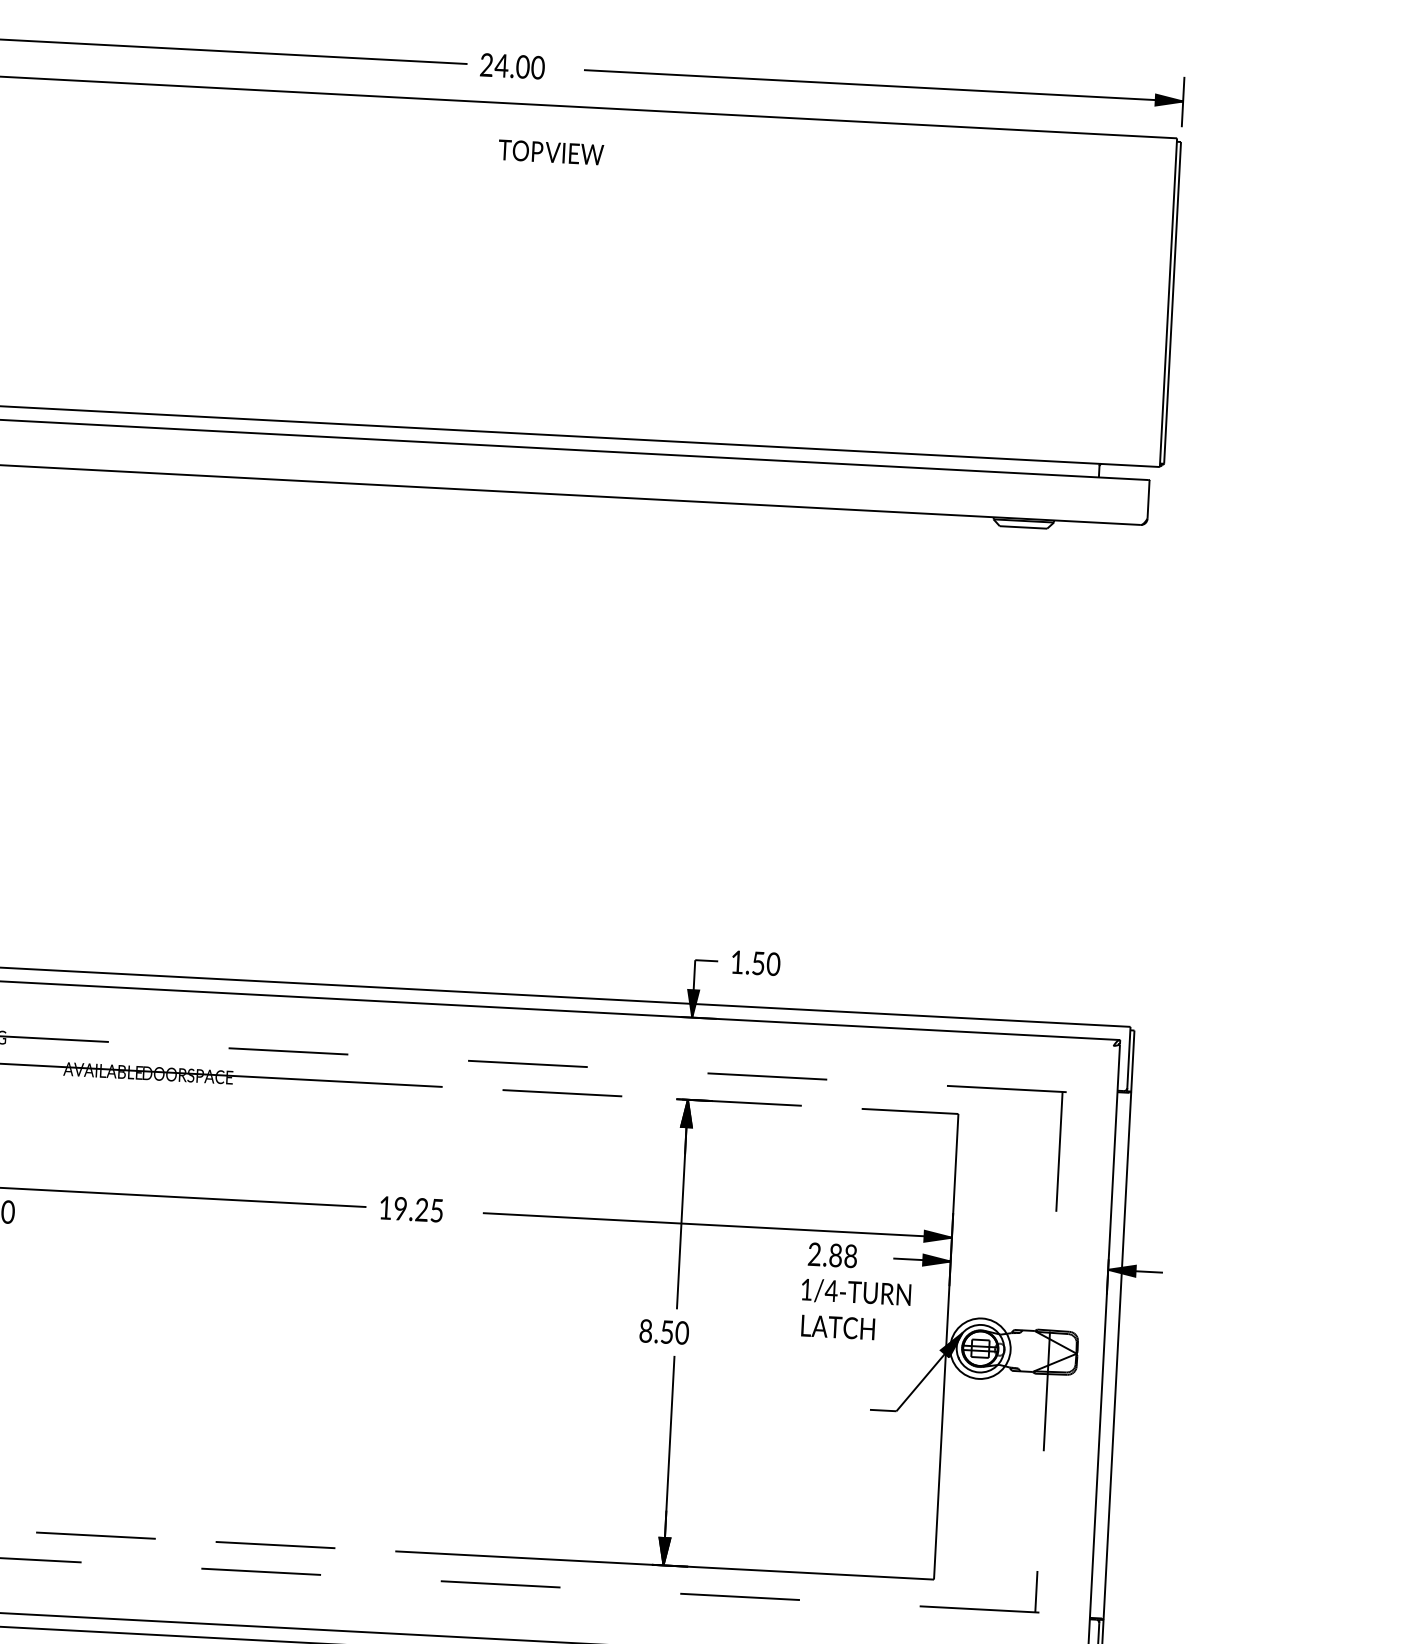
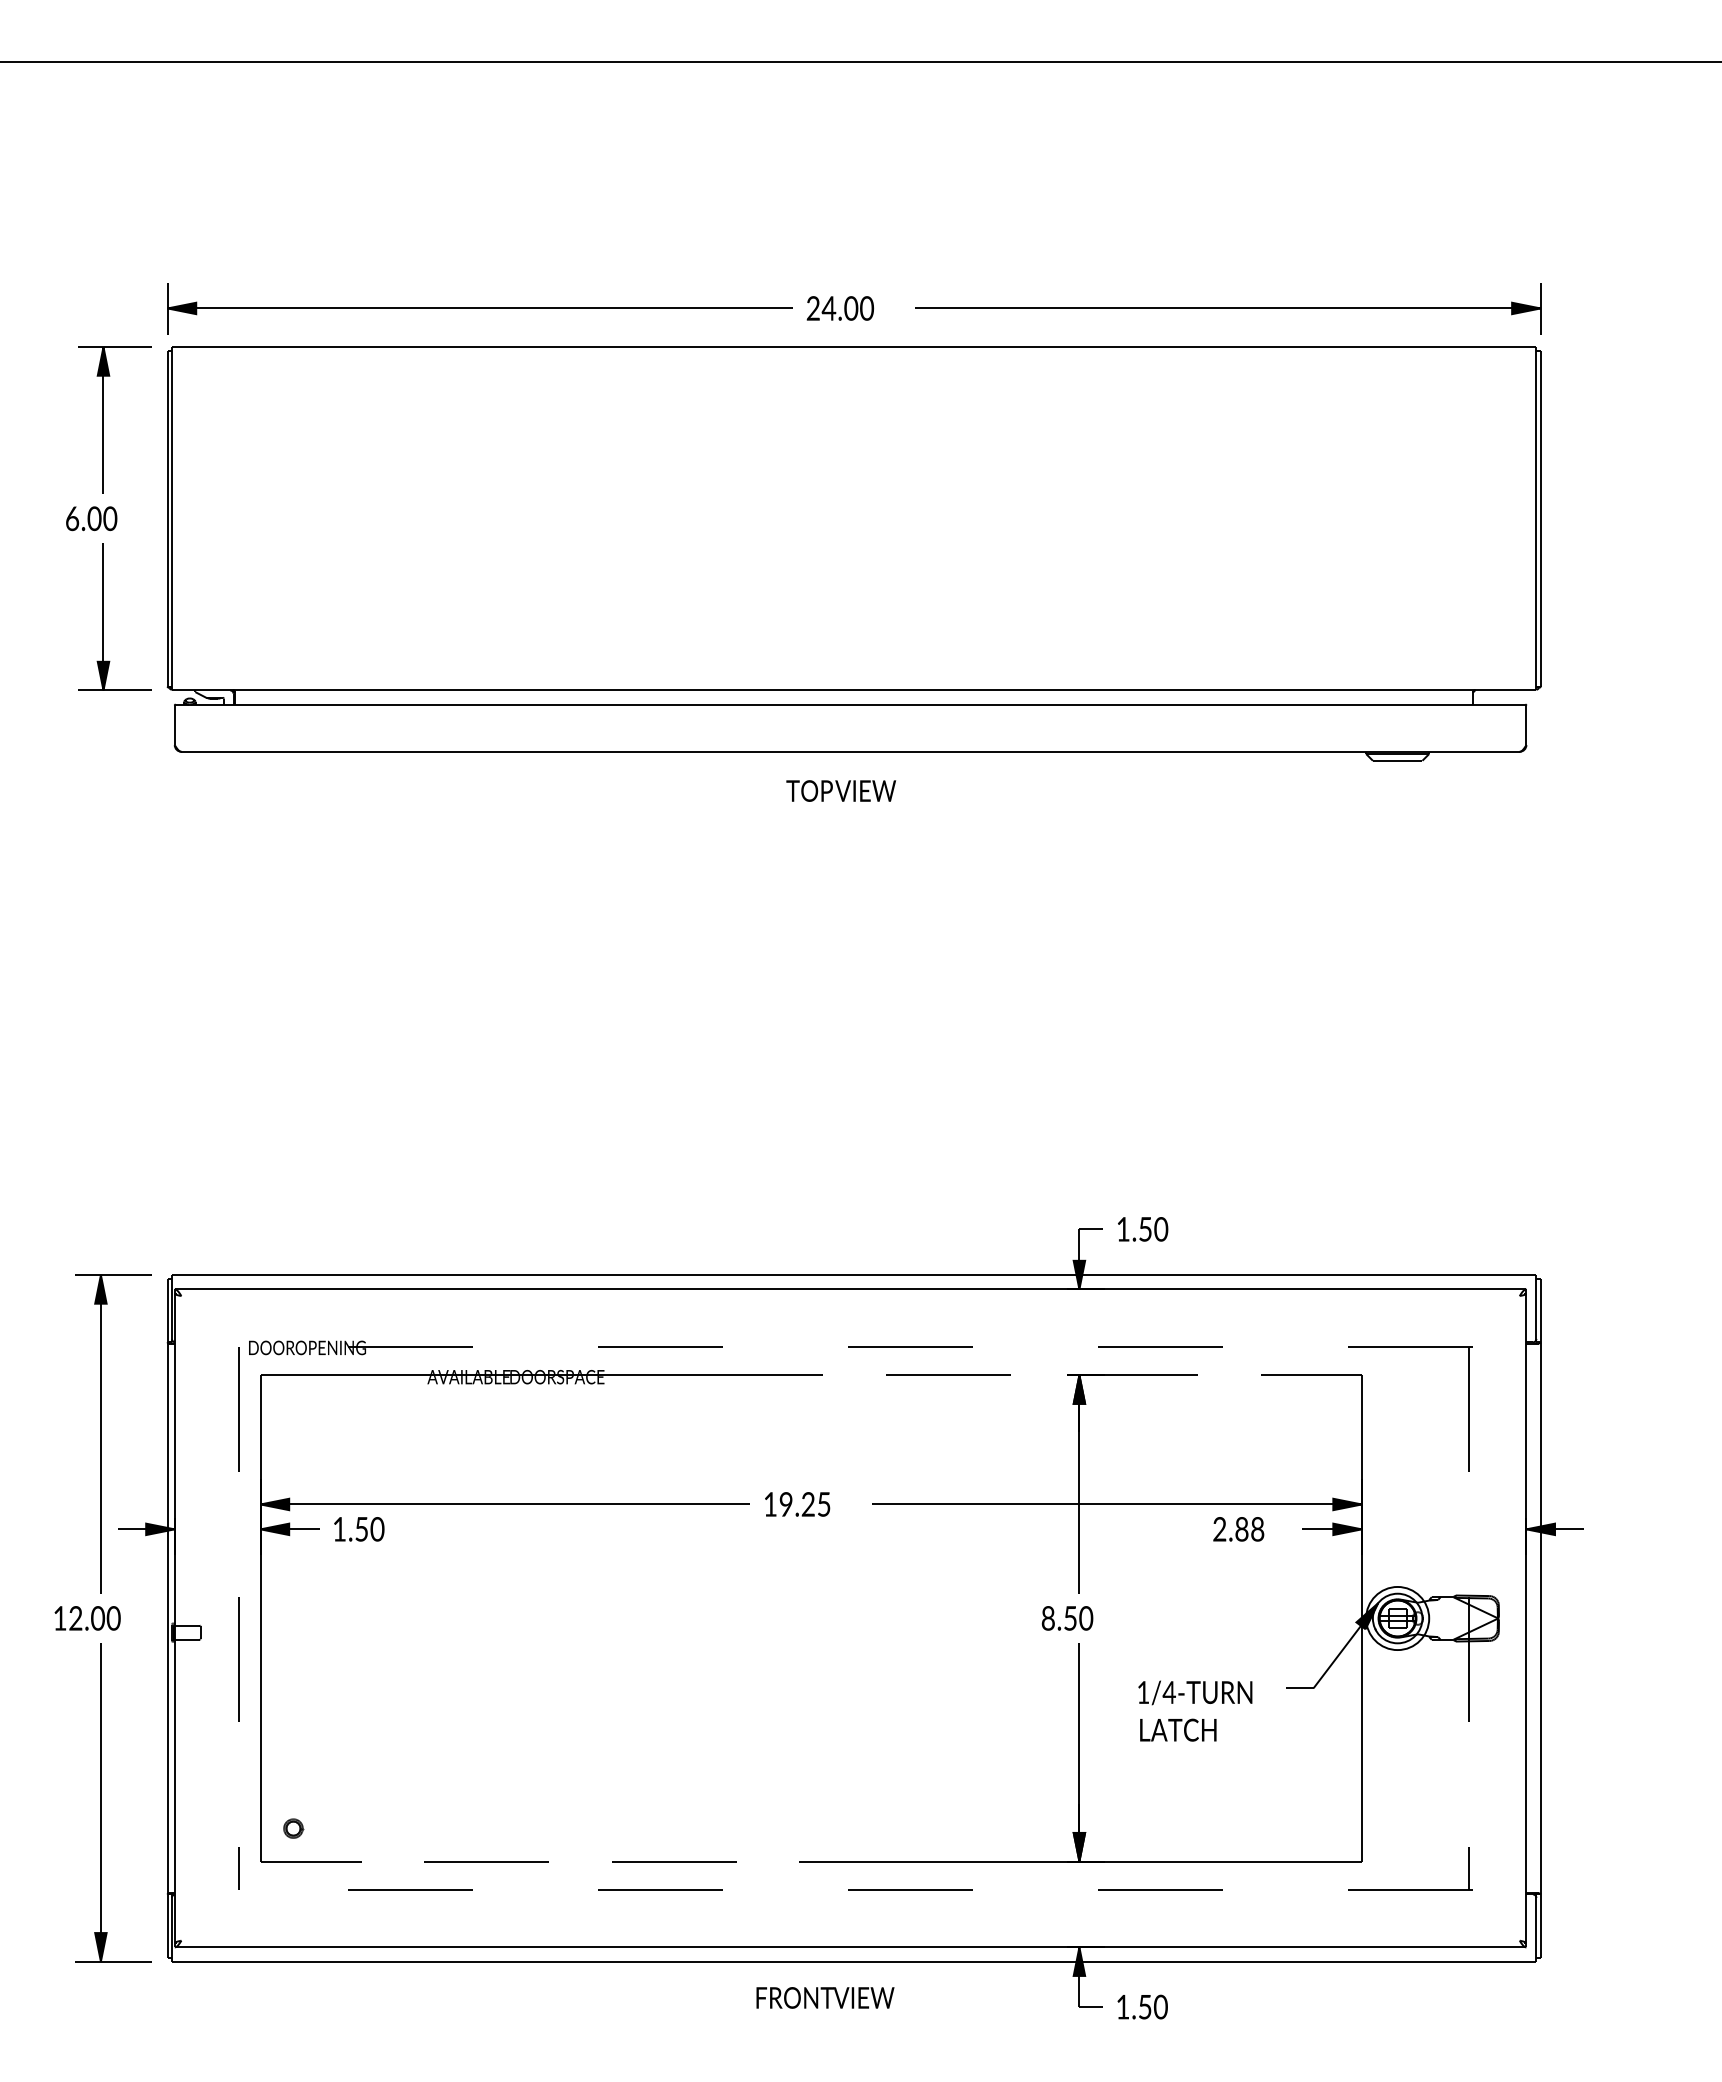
text: (551, 151) -> (841, 790), moved
text: (855, 1309) -> (1195, 1710), moved

